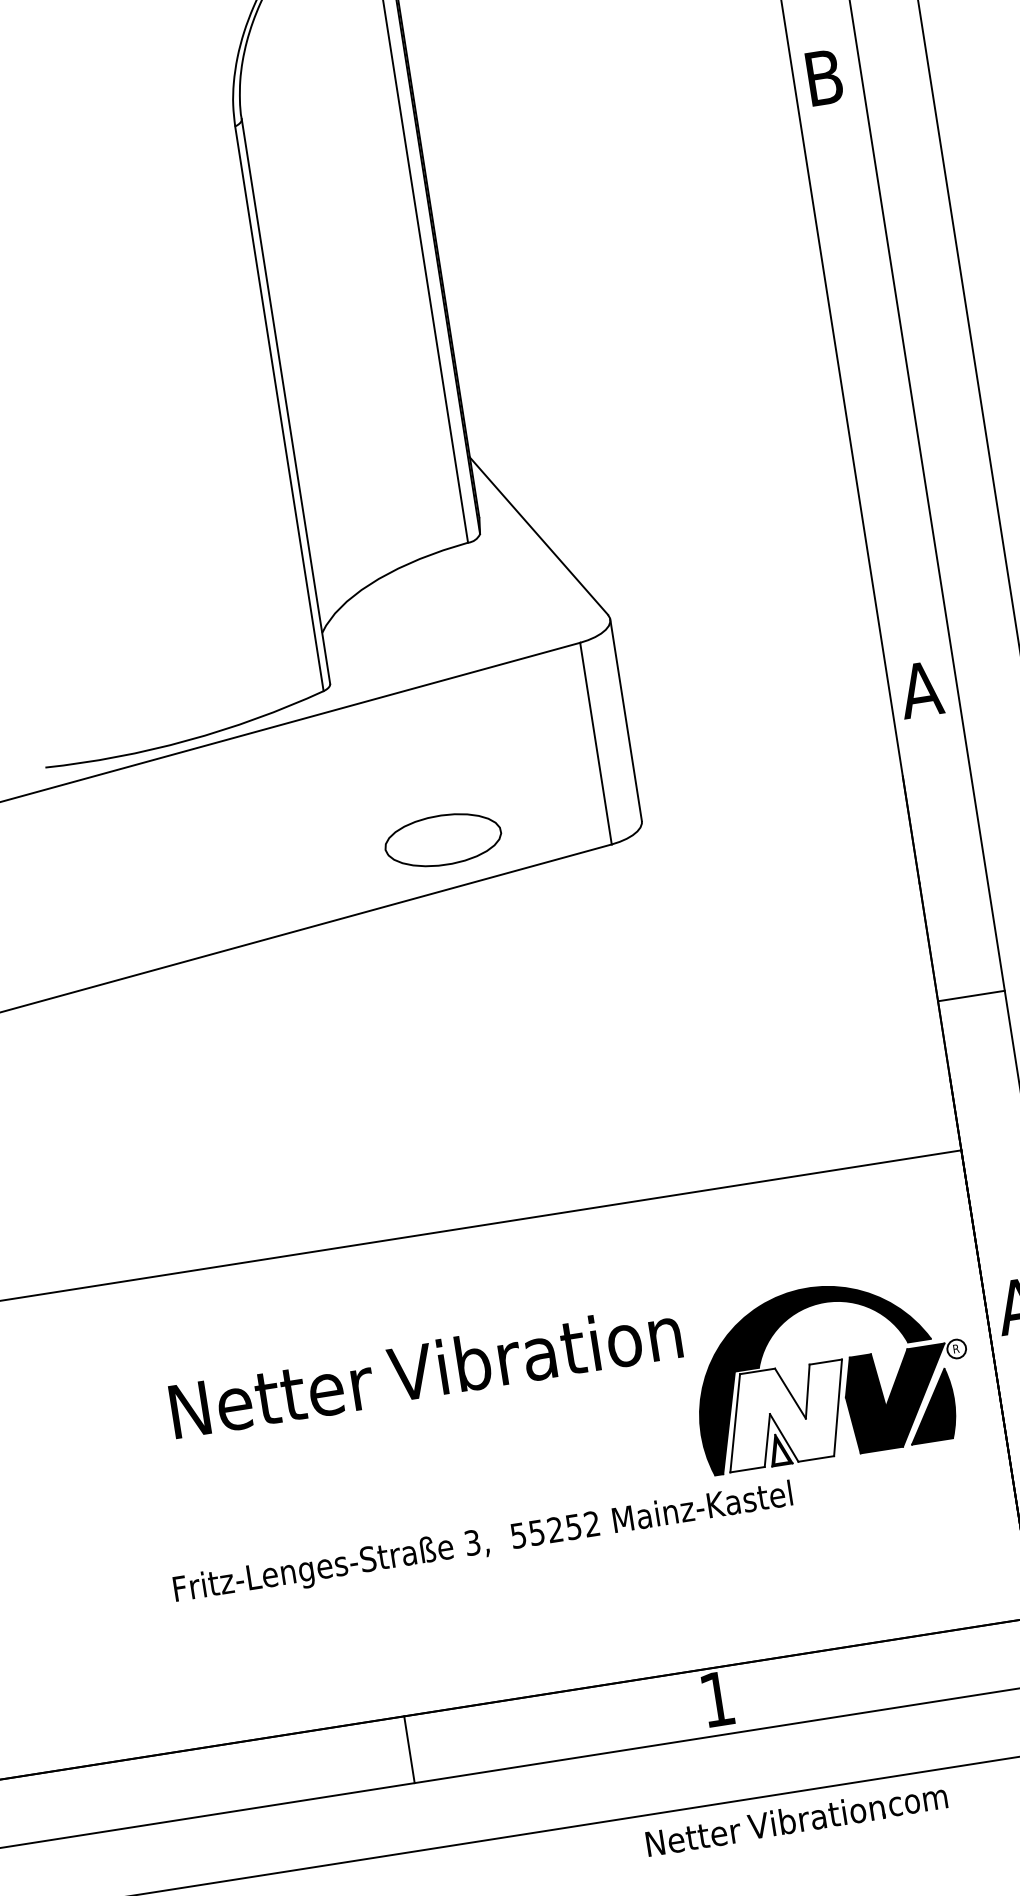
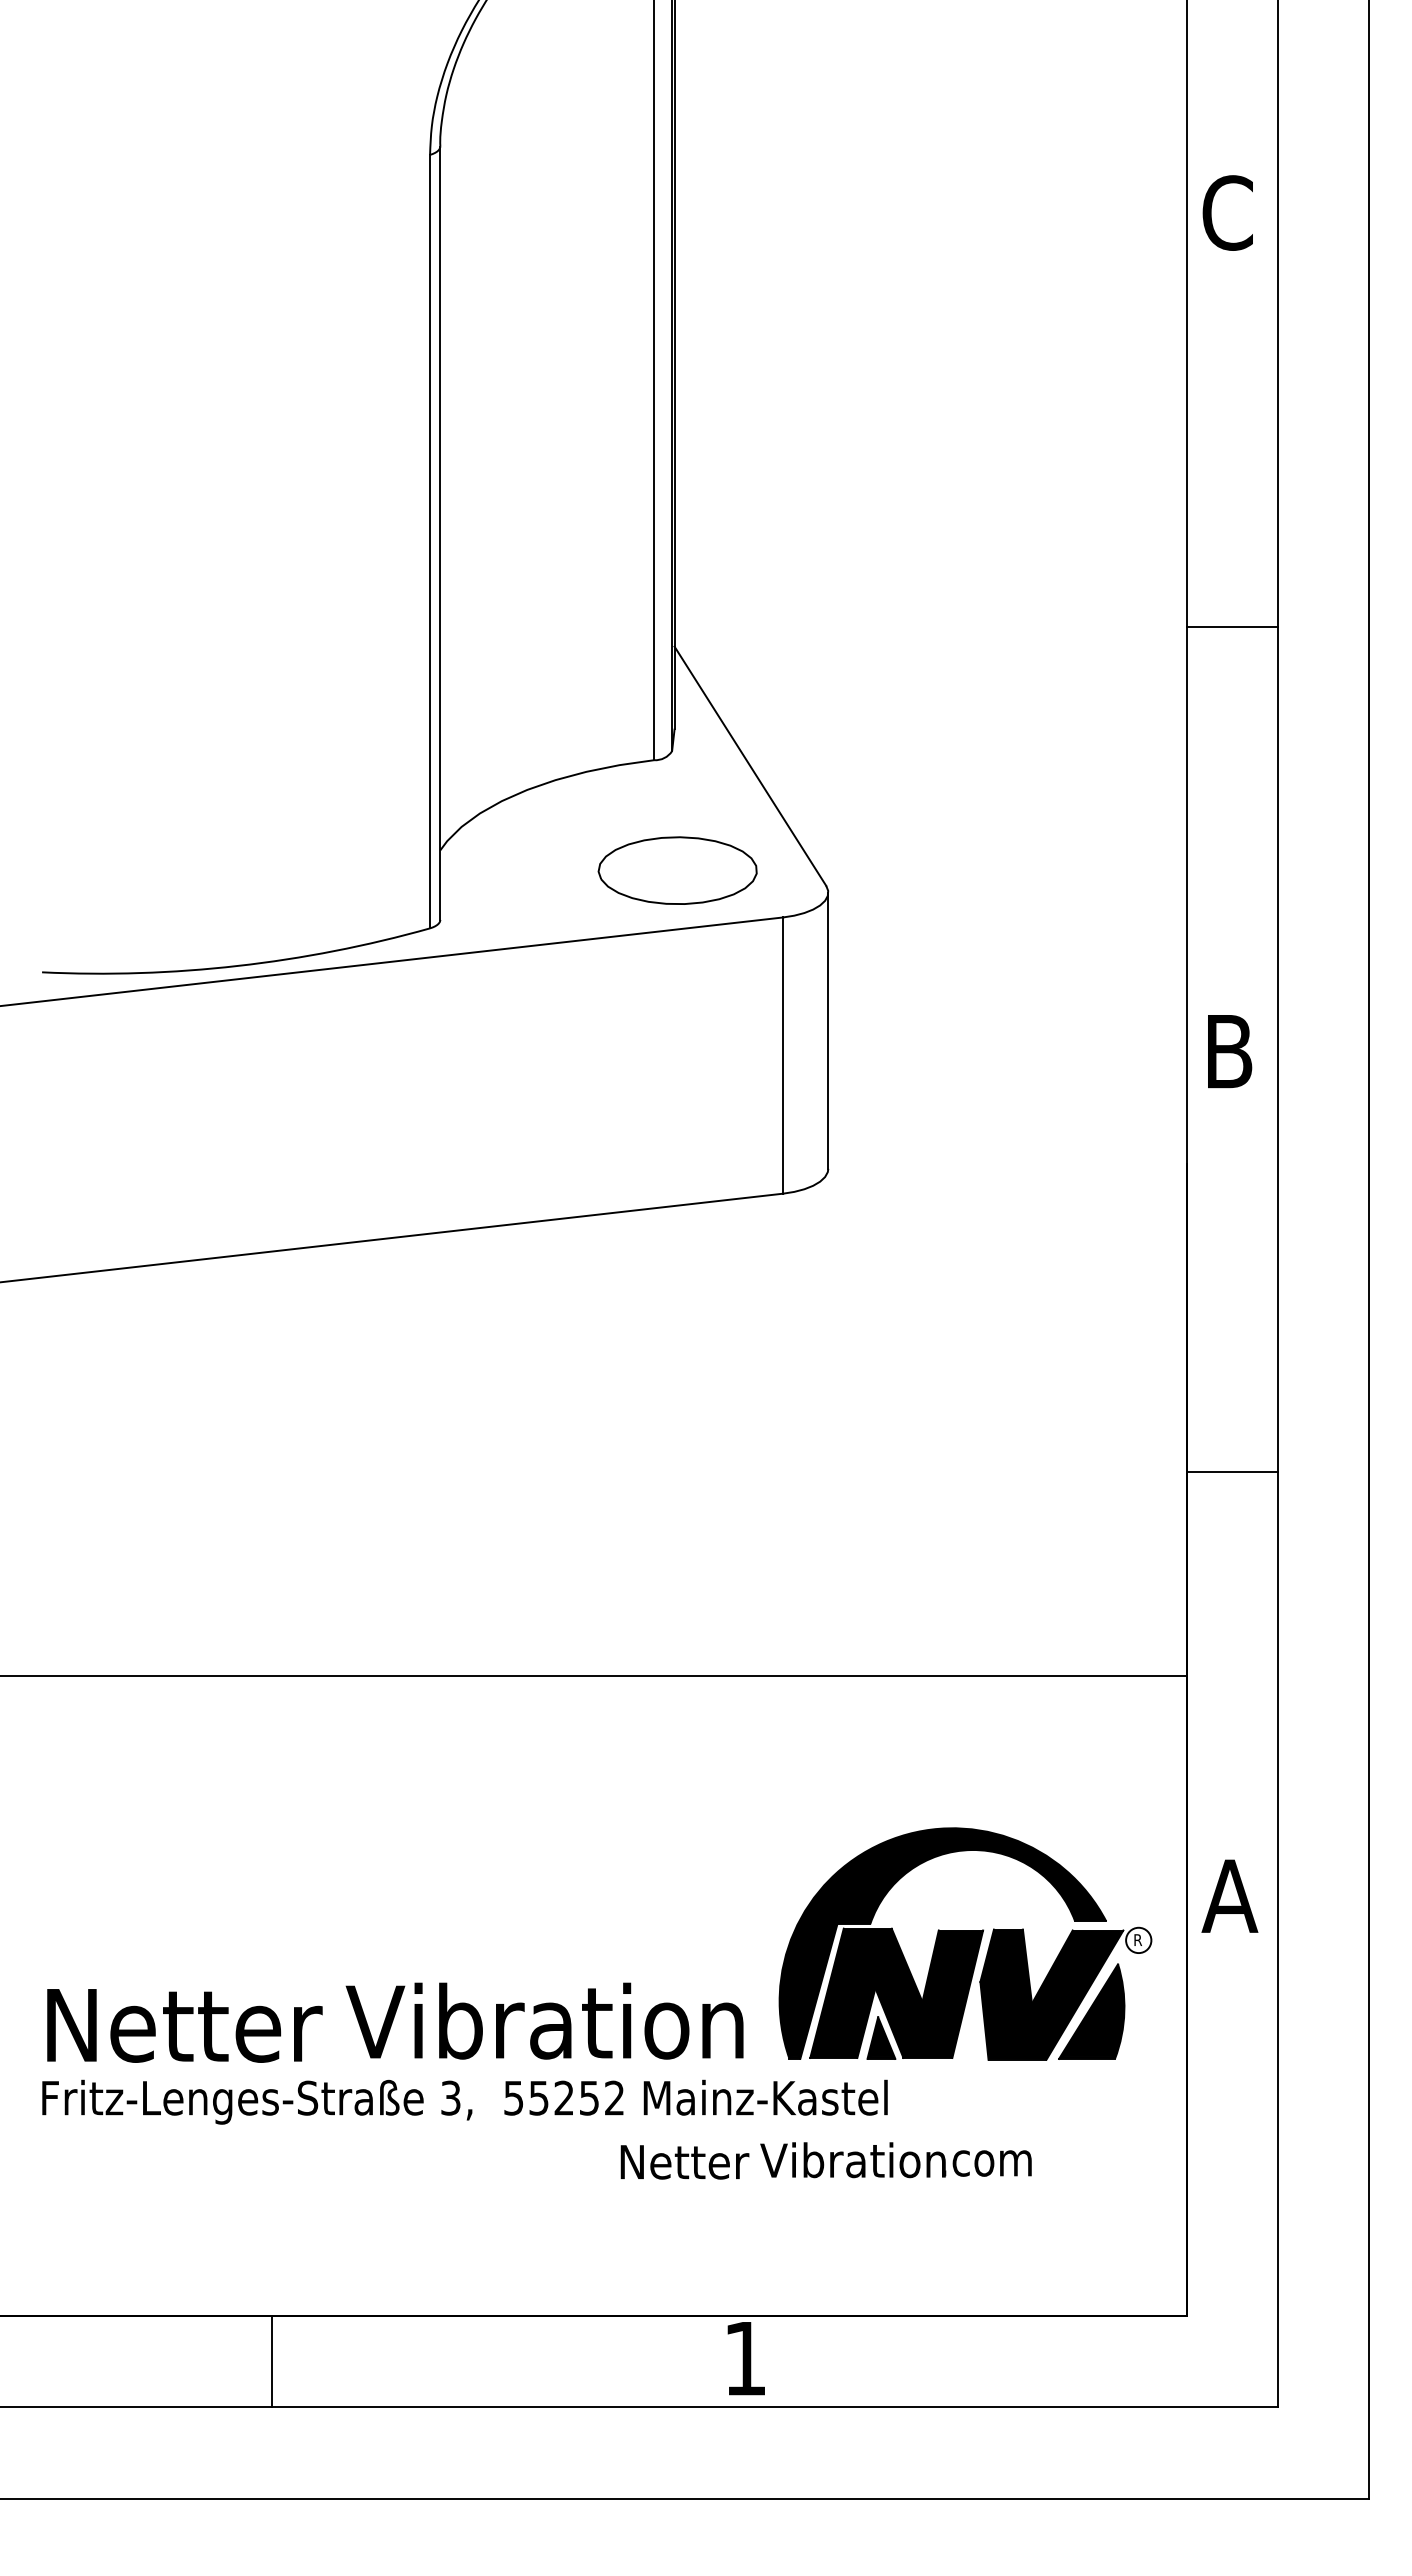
text: (823, 77) -> (1227, 212), B -> C
line: (874, 379) -> (1231, 627), added
text: (920, 689) -> (1228, 1051), A -> B
part: (443, 840) -> (677, 870), moved
text: (425, 1370) -> (395, 2022), moved
fill: (785, 1414) -> (896, 1992), added
fill: (779, 1451) -> (880, 2040), added
line: (409, 1749) -> (272, 2361), moved
text: (796, 1820) -> (825, 2160), moved

